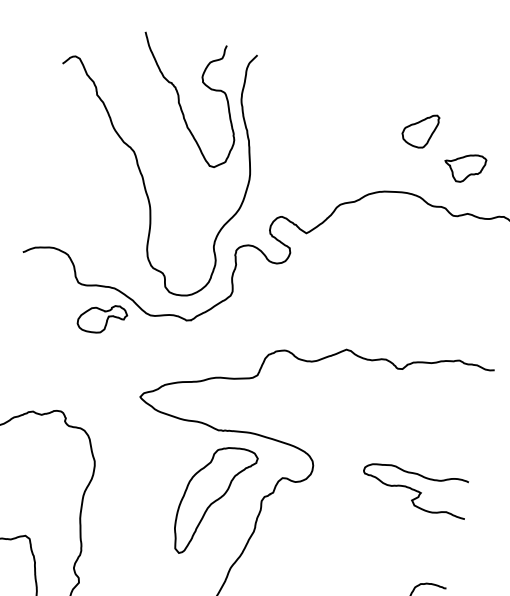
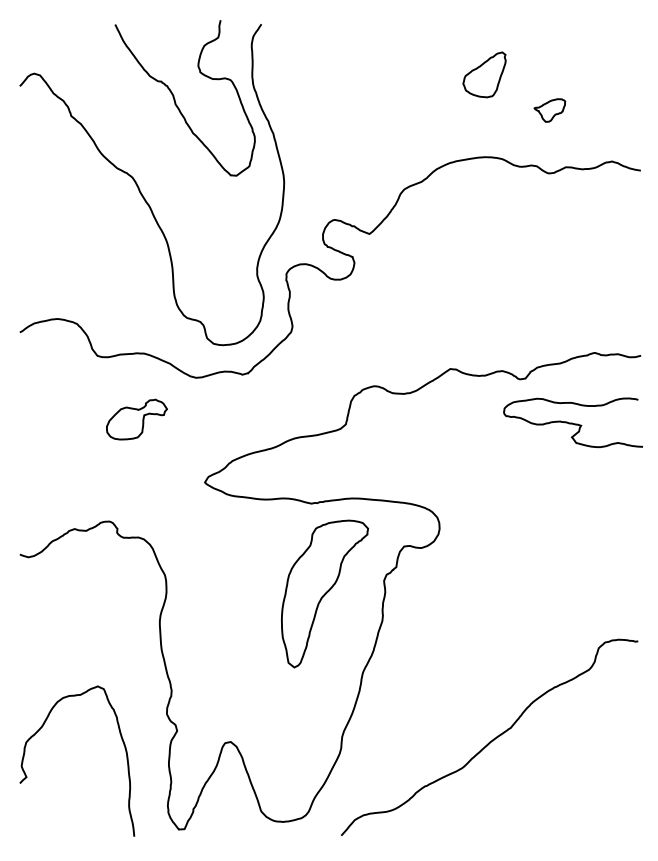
part: (464, 167) -> (549, 110), size x0.6
part: (102, 318) -> (136, 419), moved
curve: (414, 489) -> (572, 422), moved

